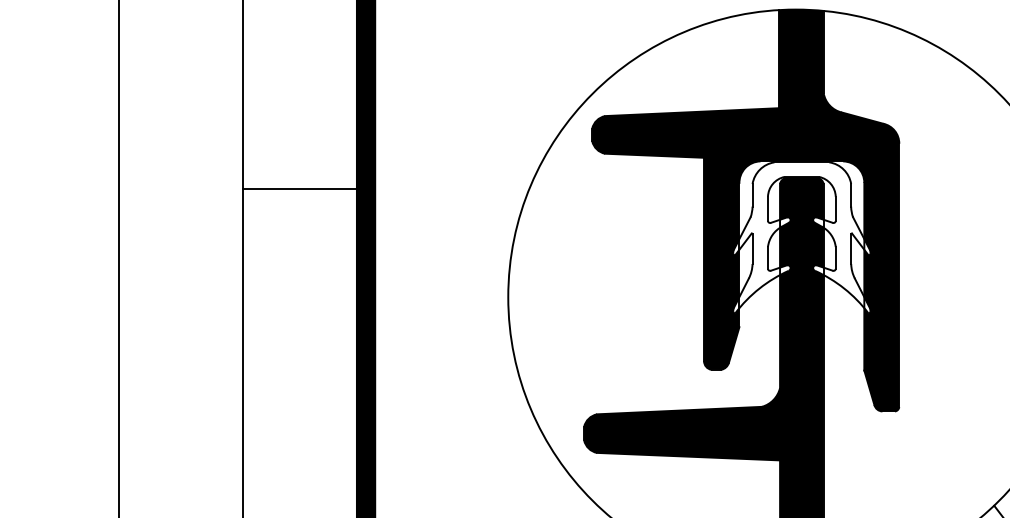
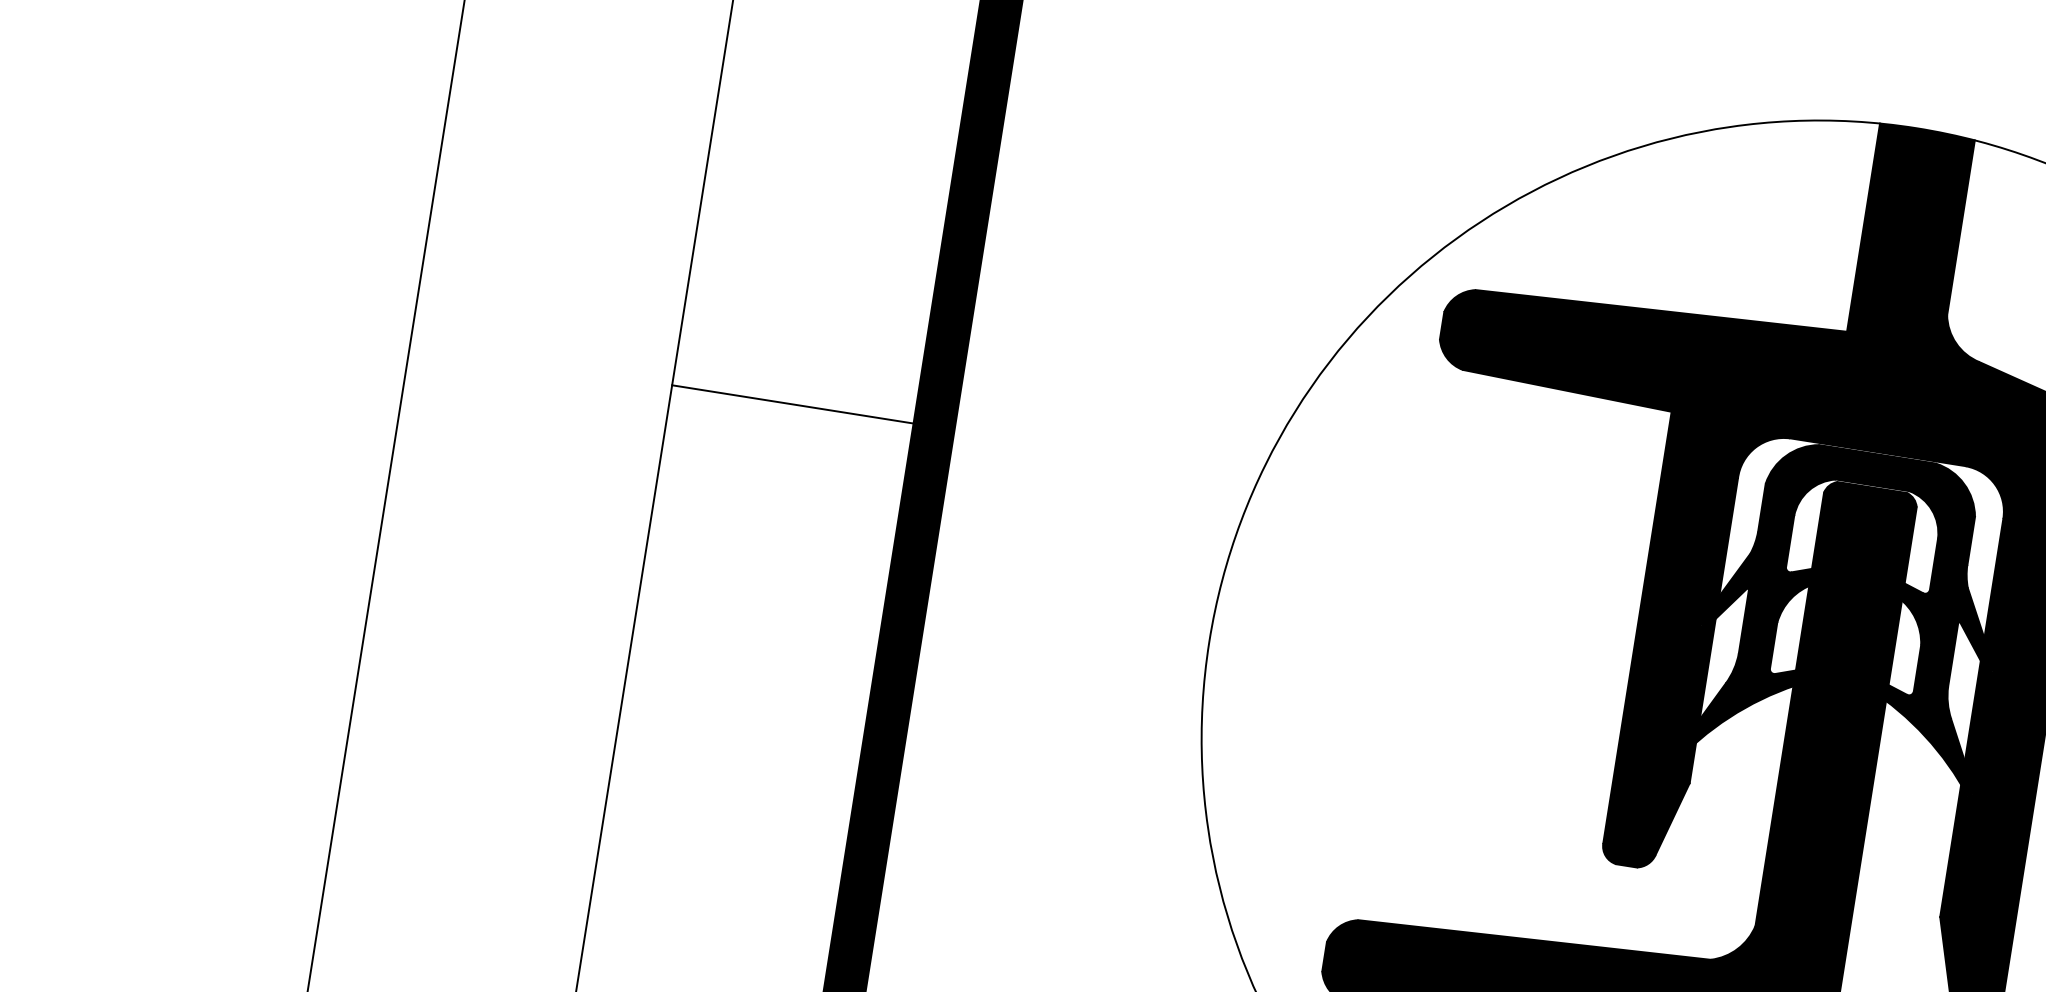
line: (304, 189) -> (803, 406), moved
fill: (801, 237) -> (1851, 613), added

